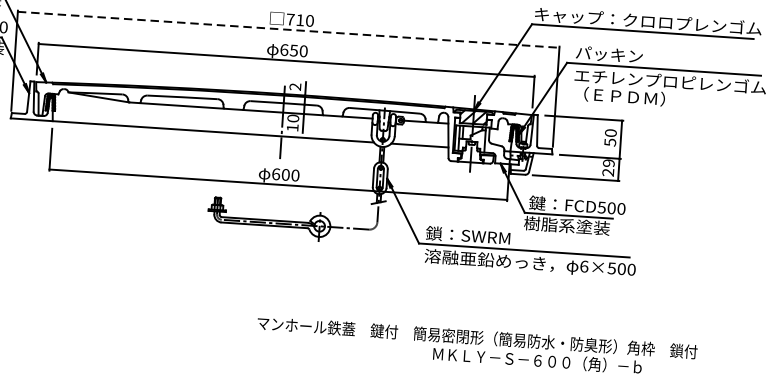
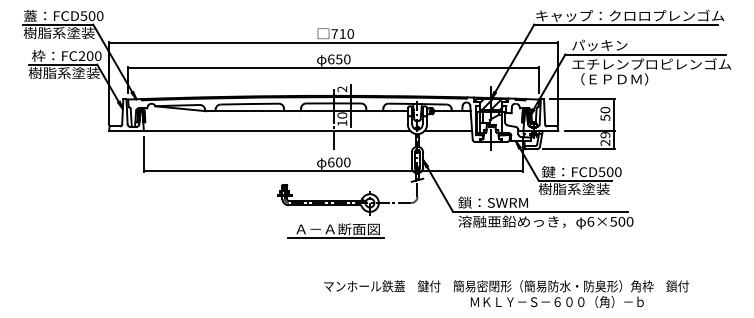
line: (288, 29) -> (333, 42), dashed -> solid
part: (275, 256) -> (335, 230), added

